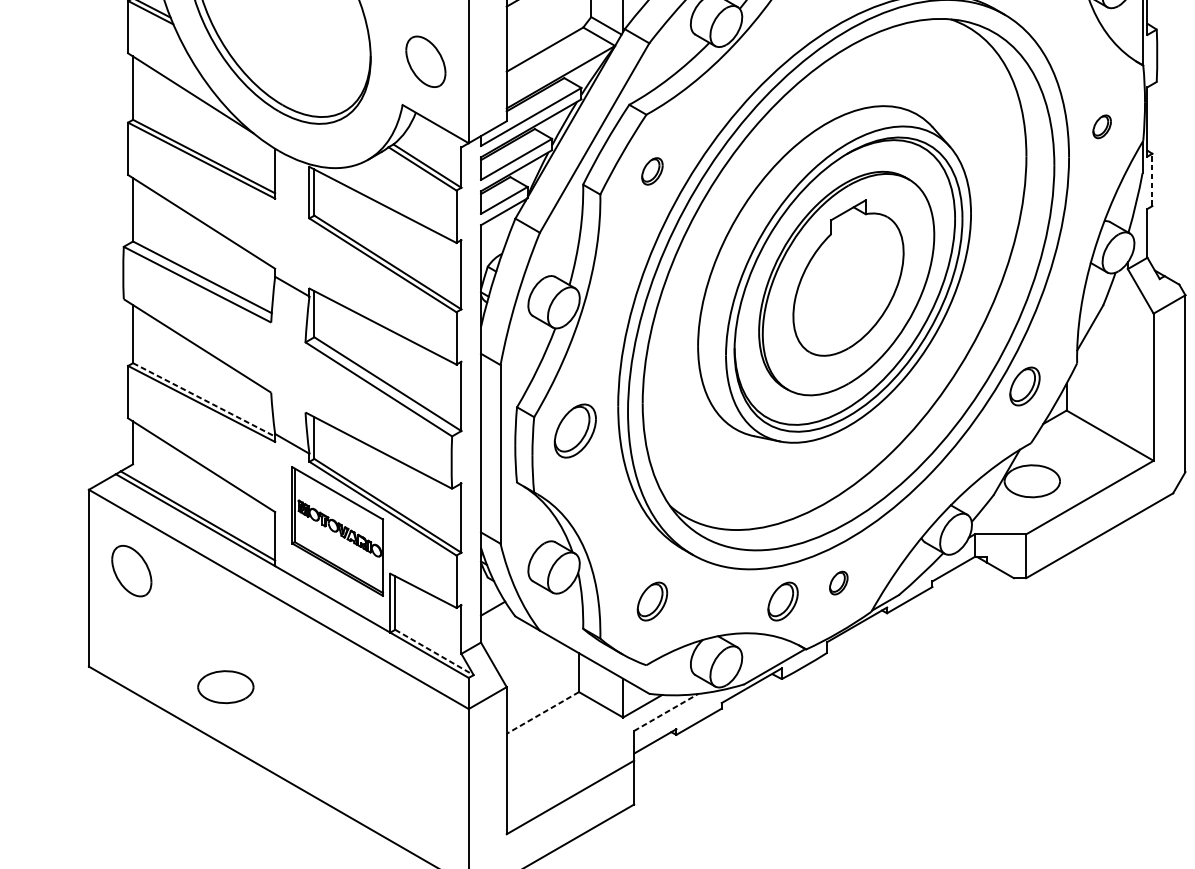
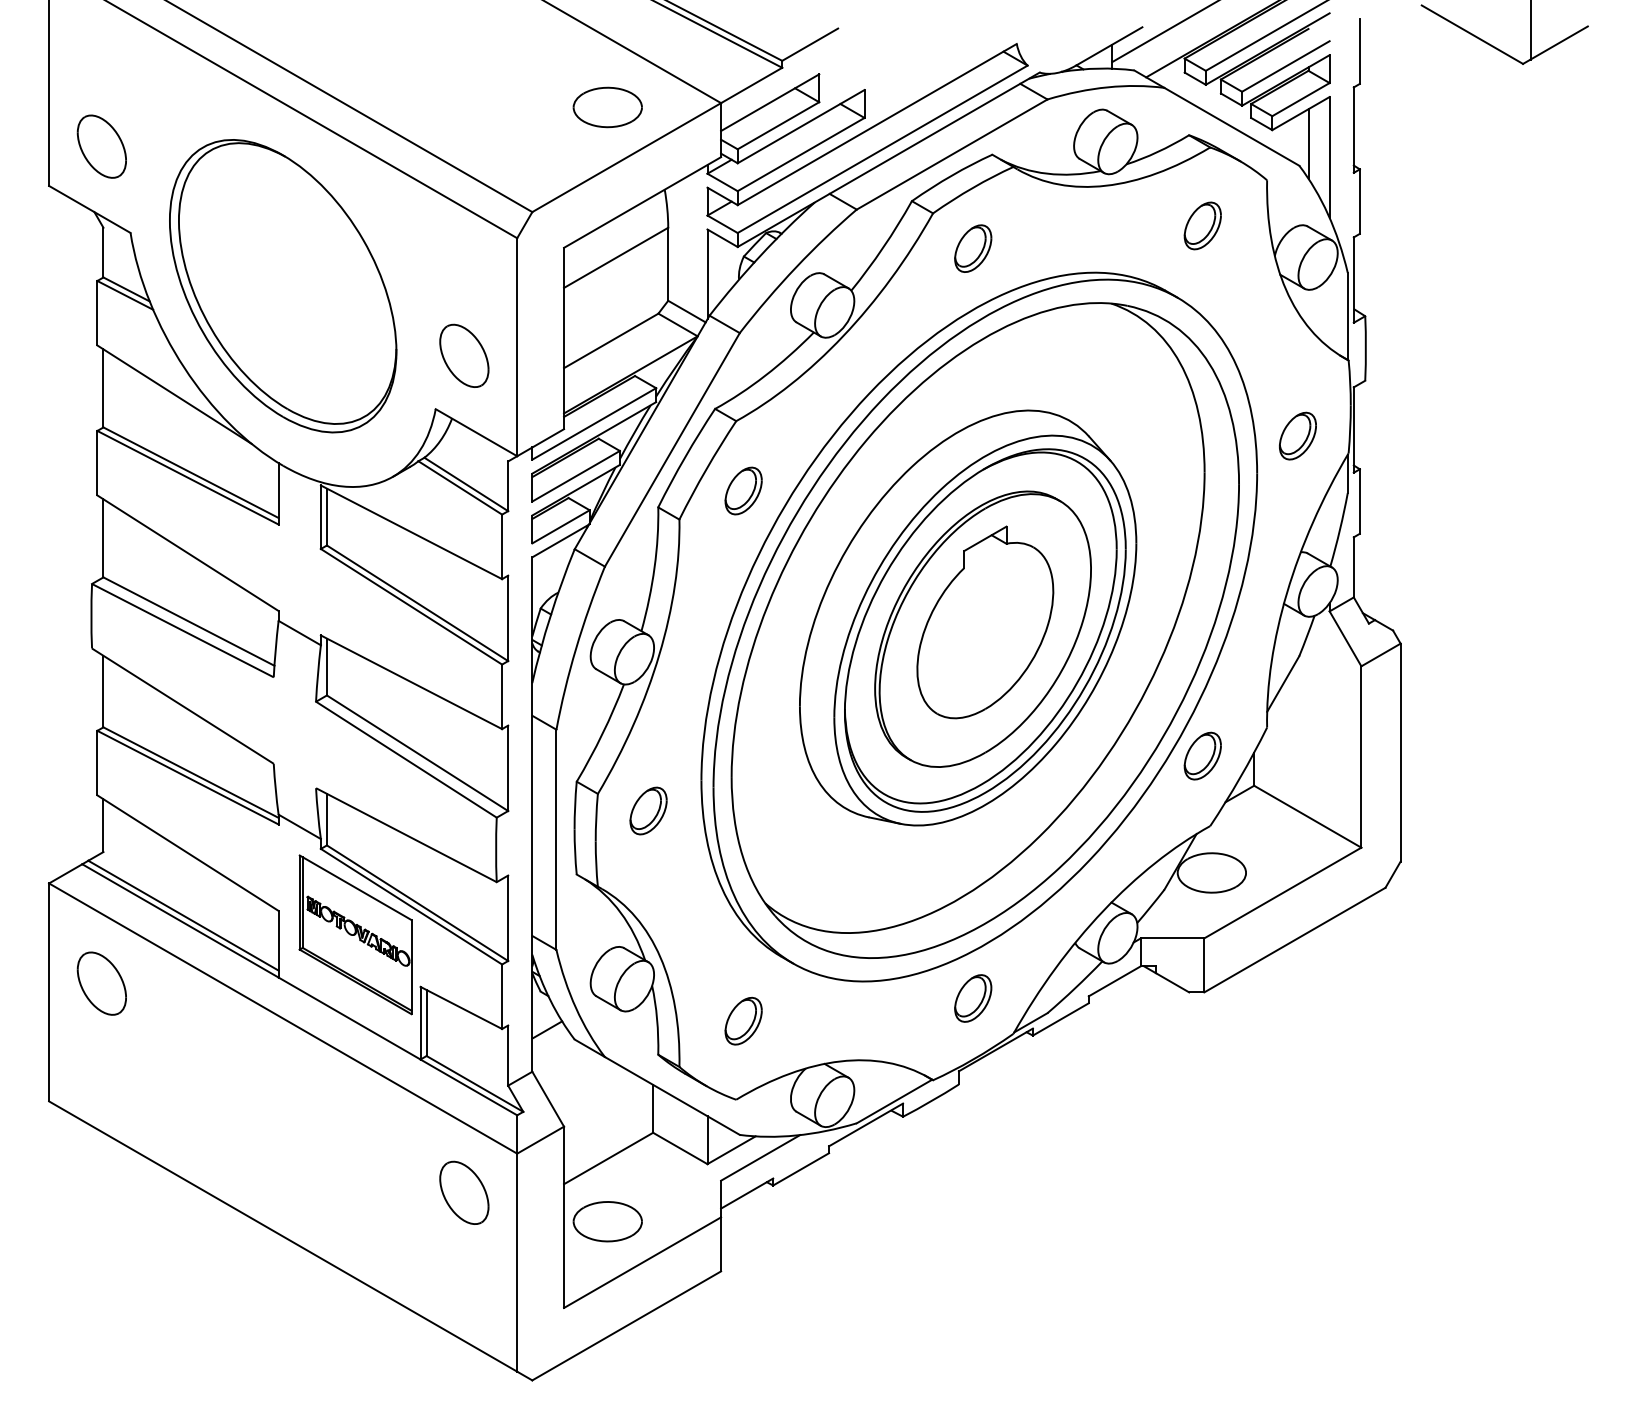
part: (1101, 126) -> (1297, 435), size x1.67
part: (652, 171) -> (743, 490), size x1.43
line: (1152, 179) -> (1359, 501), dashed -> solid
line: (204, 399) -> (191, 772), dashed -> solid
part: (575, 430) -> (648, 810), size x0.71
part: (838, 583) -> (973, 998), size x1.67
part: (782, 600) -> (904, 1020), removed
line: (434, 652) -> (474, 1083), dashed -> solid
part: (225, 686) -> (607, 1221), moved
line: (542, 712) -> (608, 1158), dashed -> solid
line: (666, 712) -> (760, 1157), dashed -> solid
part: (425, 740) -> (464, 1192), added

